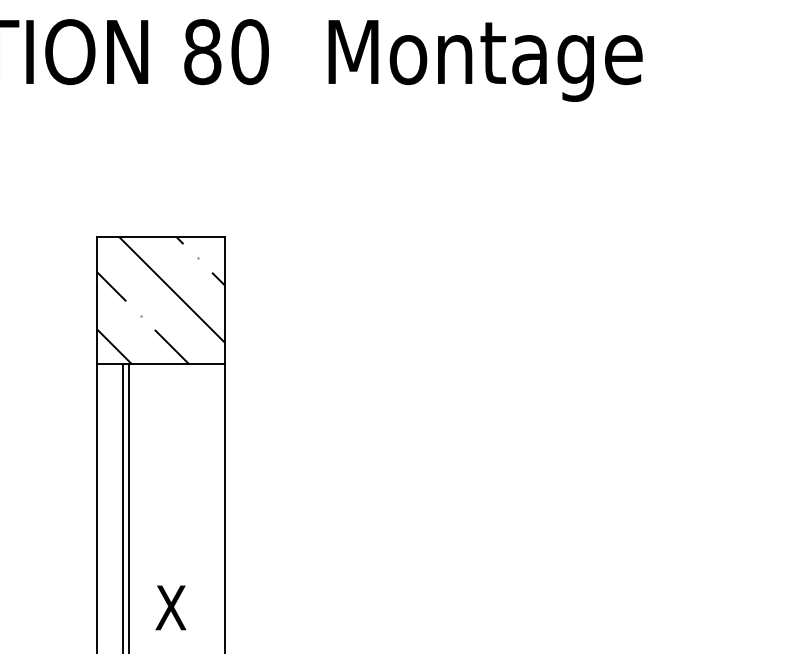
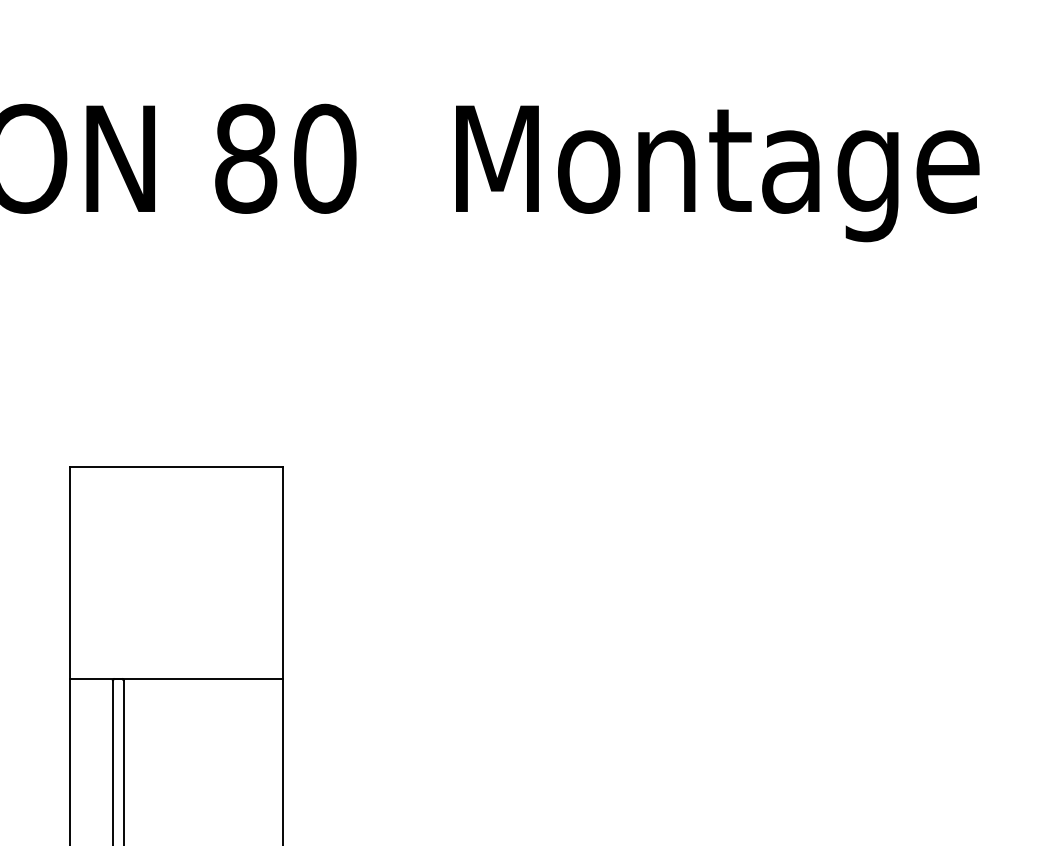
hatch: (160, 300) -> (175, 573), removed

